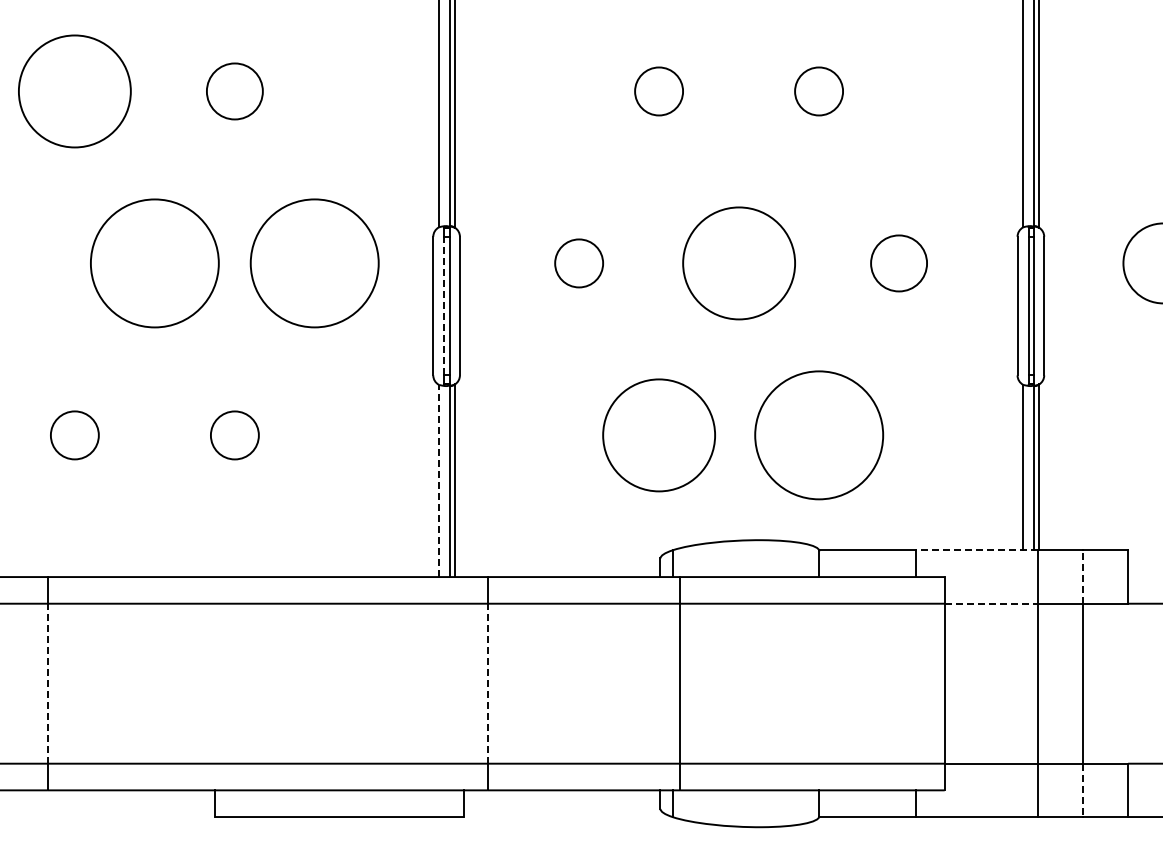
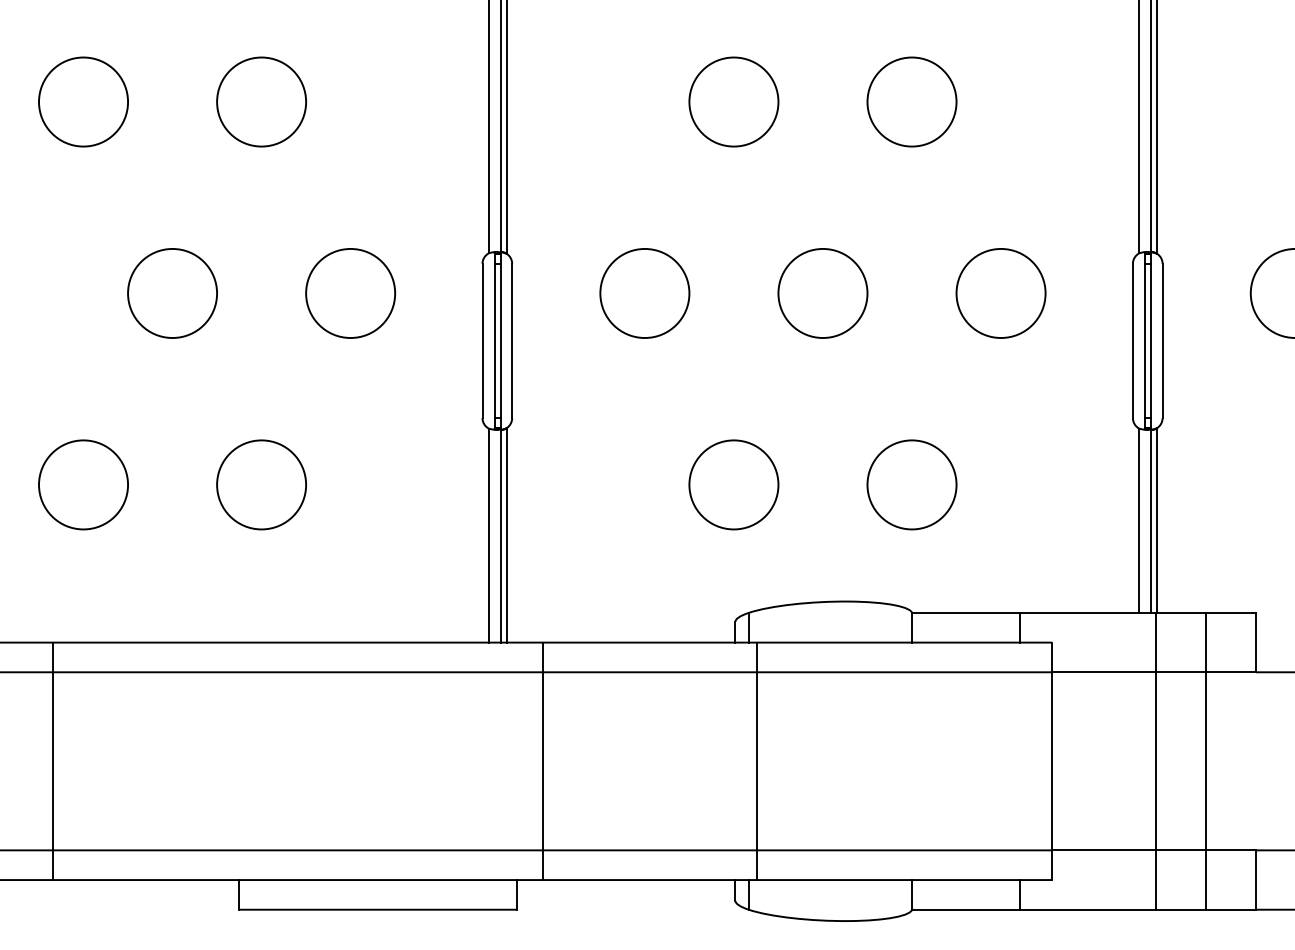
circle: (74, 91) -> (83, 102), size x0.71
circle: (234, 91) -> (261, 102), size x1.43
circle: (658, 91) -> (733, 102), size x1.67
circle: (818, 91) -> (911, 102), size x1.67
circle: (154, 263) -> (172, 293), size x0.62
circle: (314, 263) -> (350, 293), size x0.62
circle: (579, 263) -> (645, 293), size x1.67
circle: (739, 263) -> (823, 293), size x0.71
circle: (898, 263) -> (1000, 293), size x1.43
line: (444, 305) -> (494, 340), dashed -> solid
circle: (74, 435) -> (83, 485), size x1.67
circle: (234, 435) -> (261, 485), size x1.67
circle: (659, 435) -> (734, 485), size x0.71
circle: (818, 435) -> (911, 485), size x0.62
line: (439, 480) -> (489, 535), dashed -> solid
line: (977, 550) -> (1088, 613), dashed -> solid
line: (1083, 577) -> (1206, 643), dashed -> solid
line: (991, 603) -> (1103, 672), dashed -> solid
line: (47, 683) -> (53, 761), dashed -> solid
line: (487, 683) -> (542, 761), dashed -> solid
line: (1083, 790) -> (1206, 880), dashed -> solid

